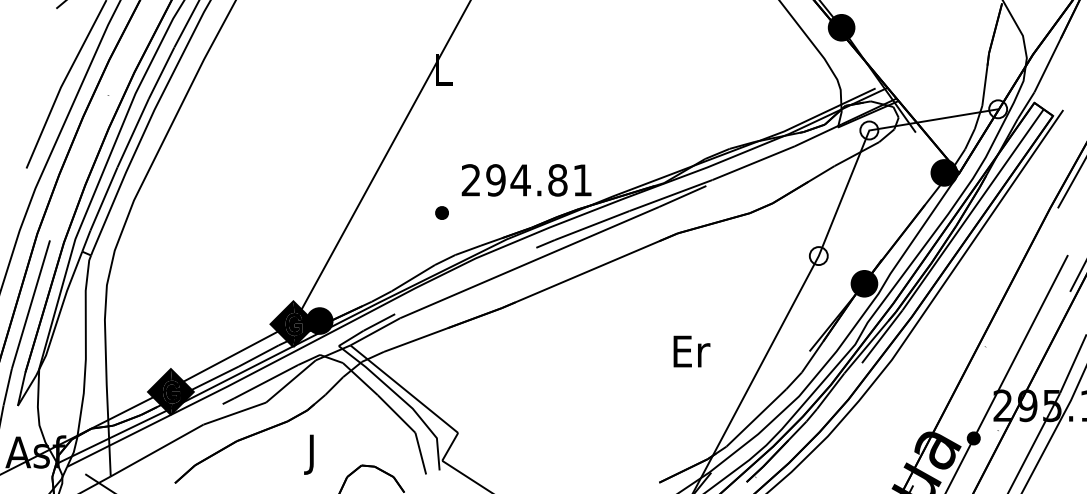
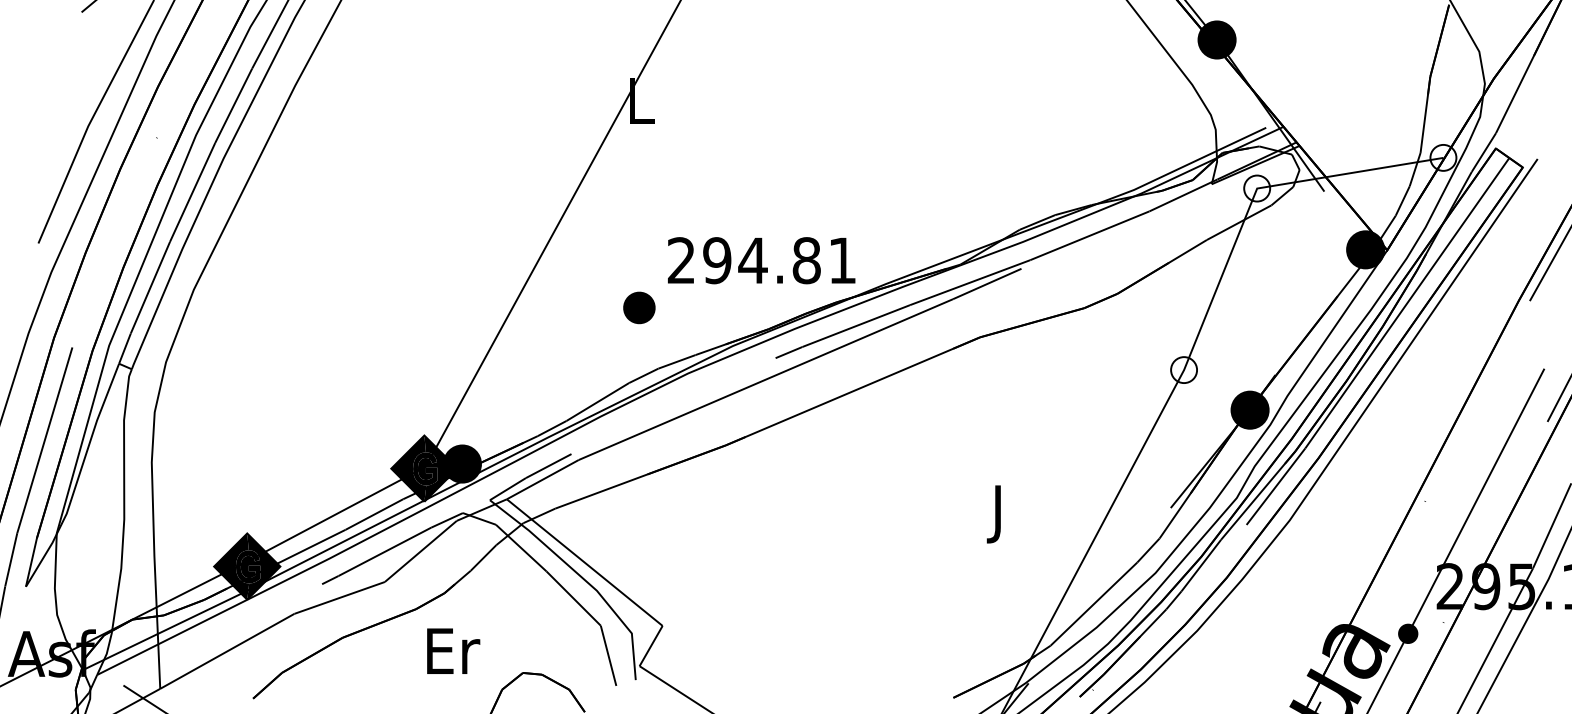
part: (441, 212) -> (638, 307), size x1.6
text: (691, 355) -> (1000, 513), Er -> J
text: (313, 454) -> (453, 657), J -> Er

